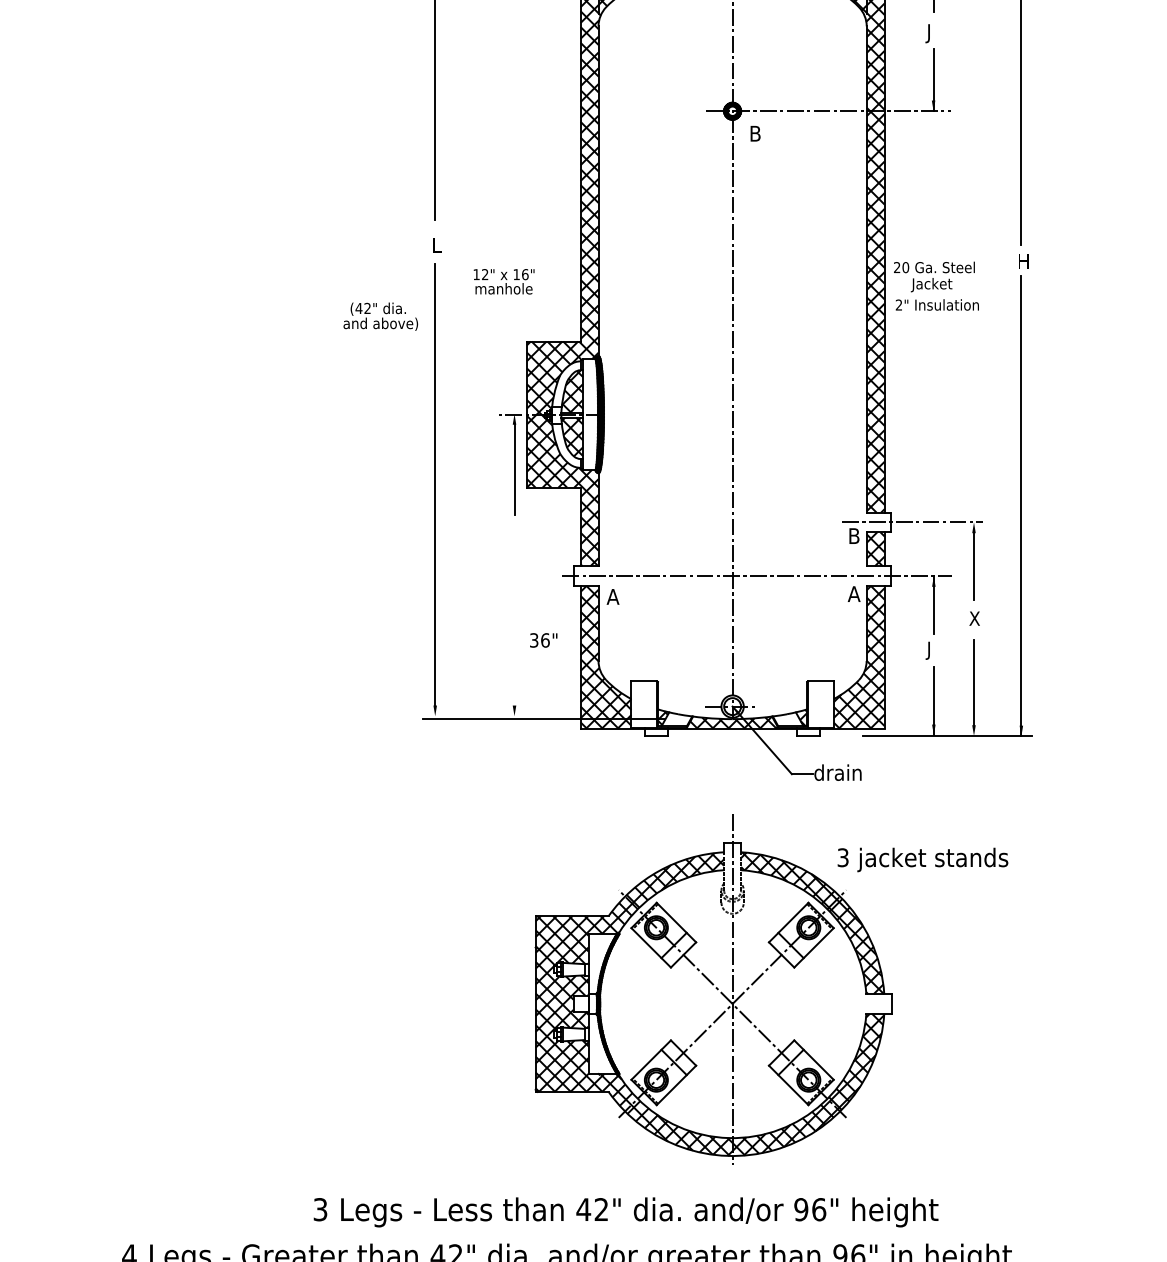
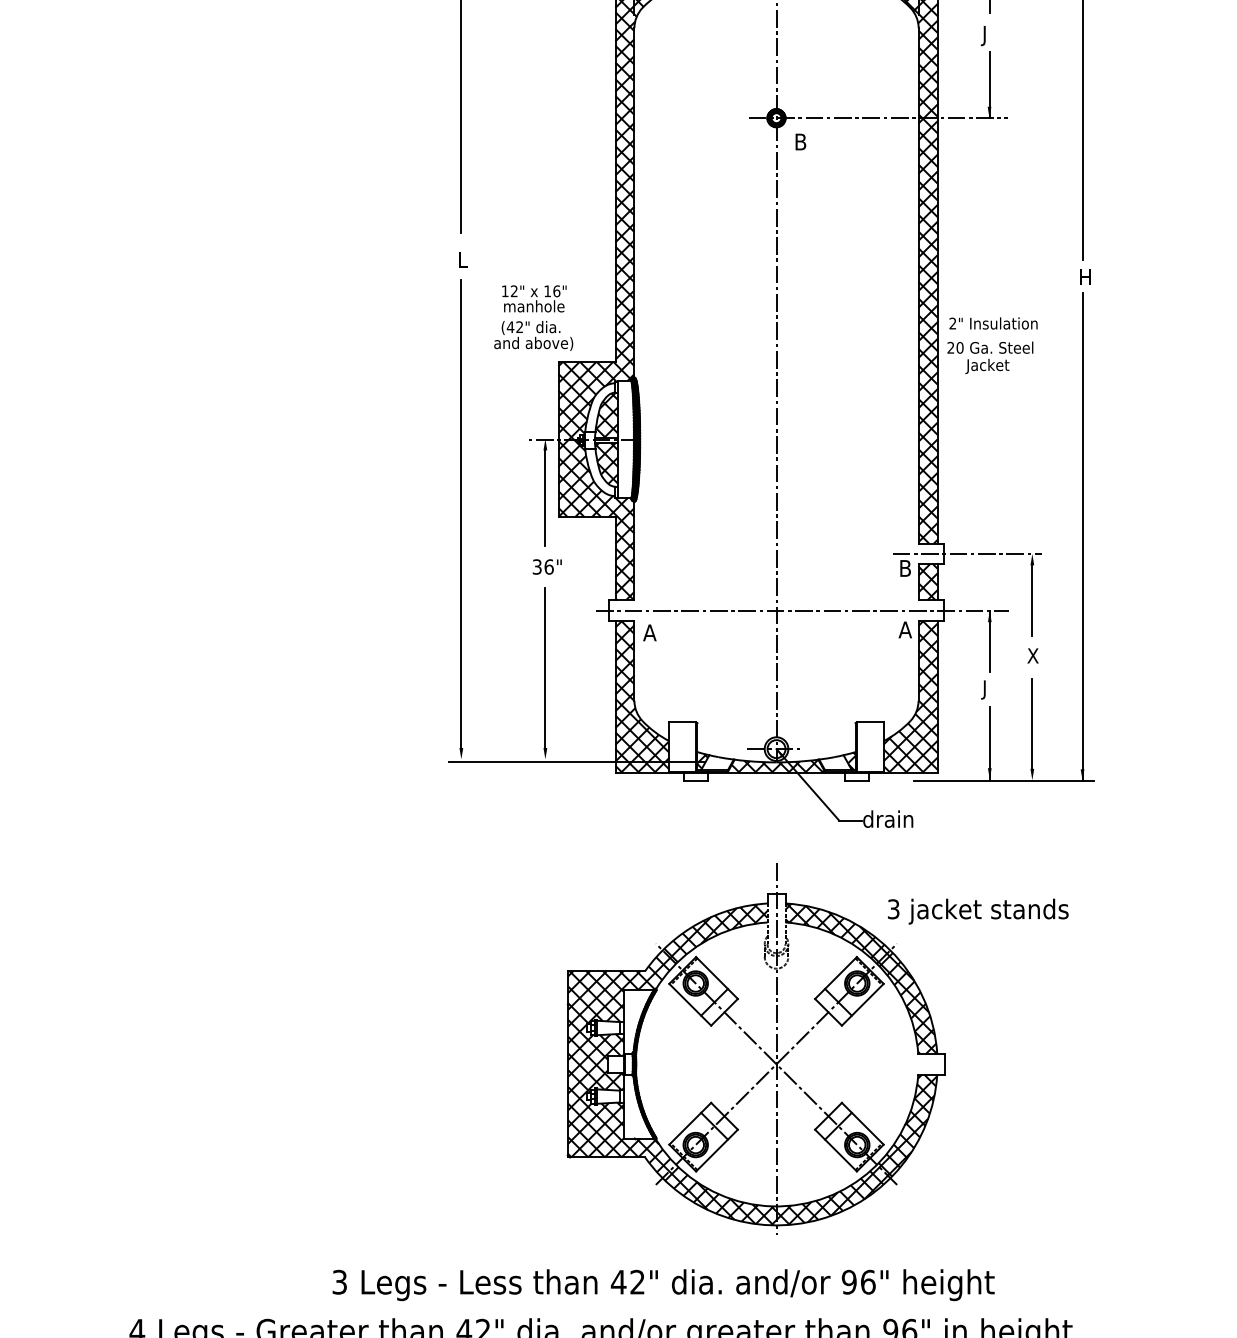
text: (934, 276) -> (990, 357), moved
text: (380, 316) -> (533, 335), moved
line: (514, 629) -> (545, 667), added
text: (542, 639) -> (546, 566), moved

